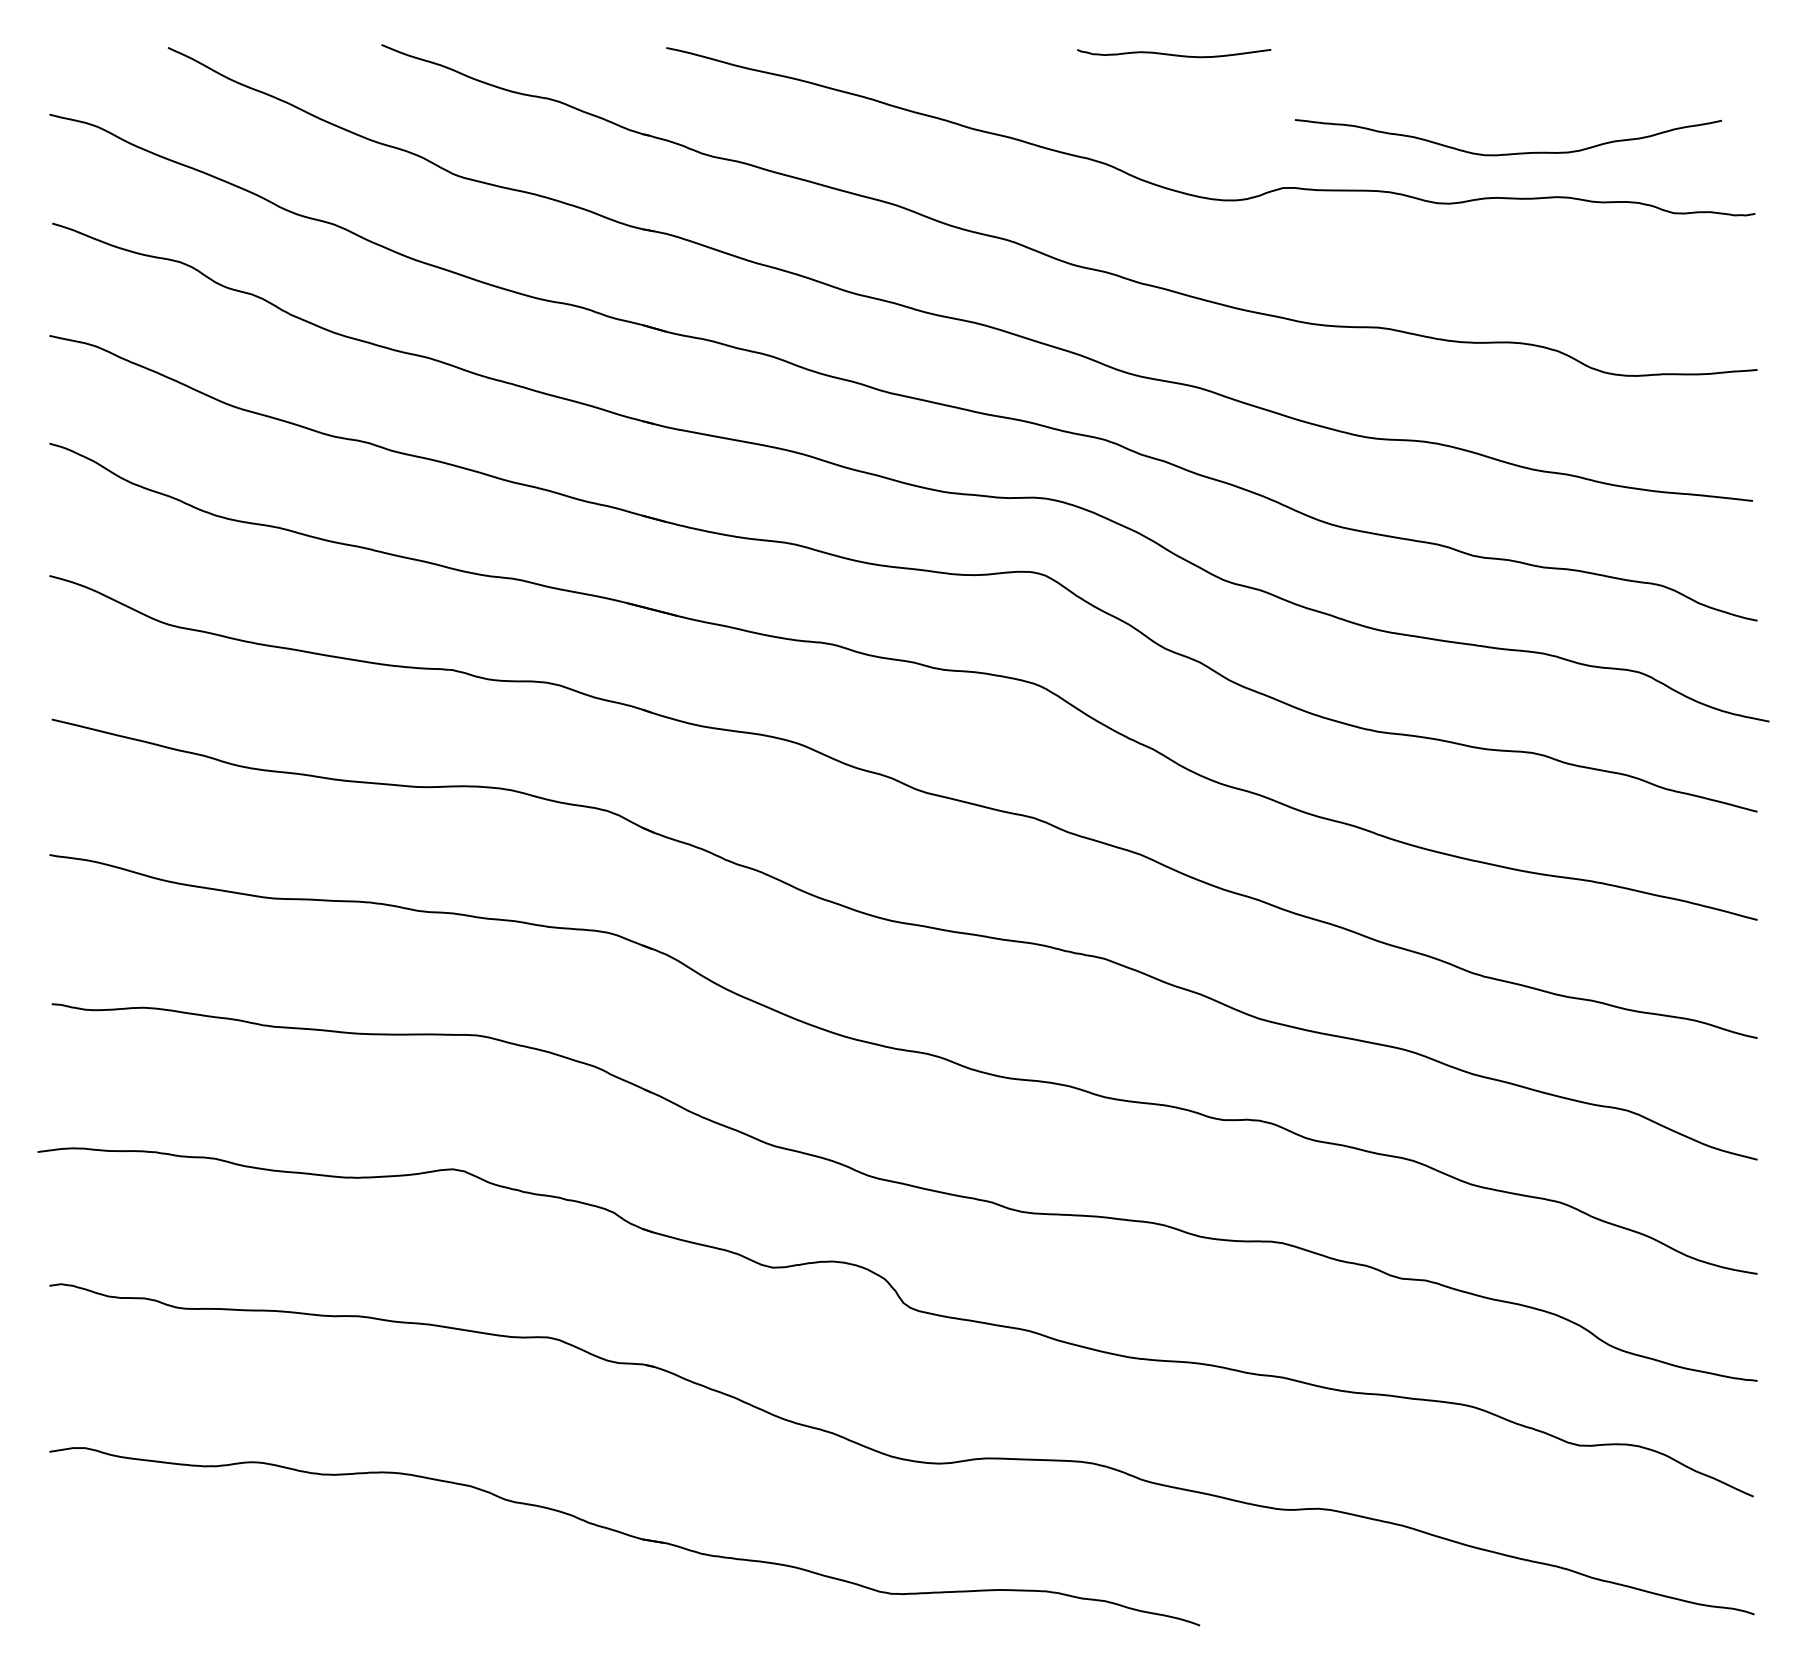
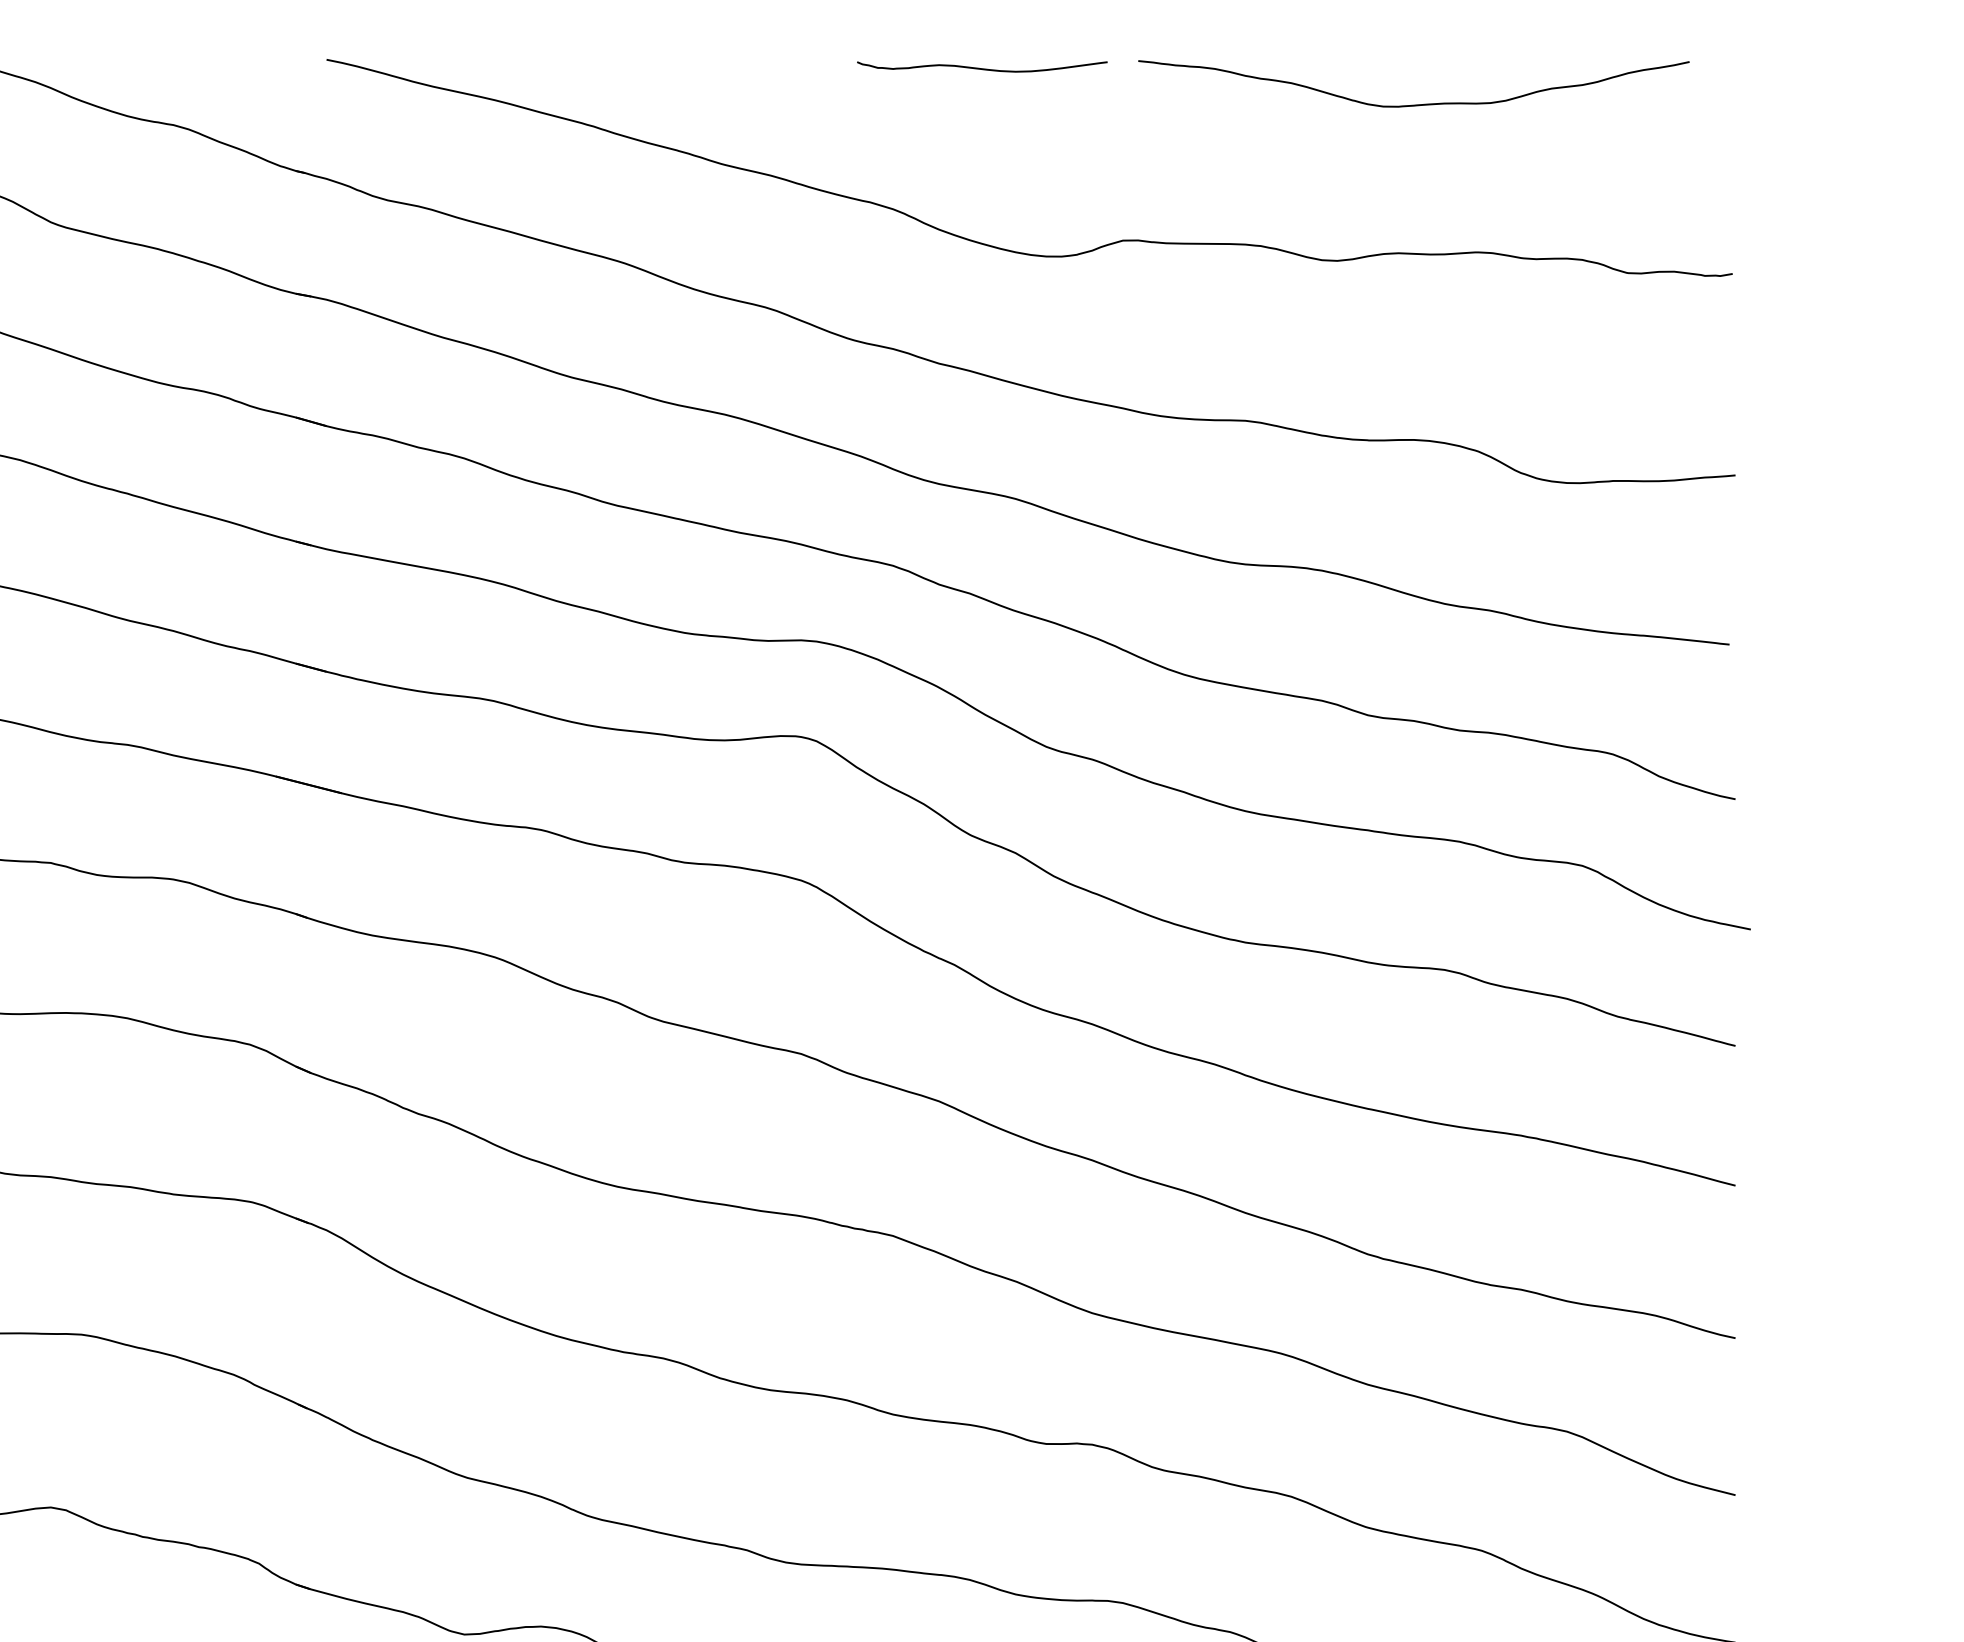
curve: (1508, 153) -> (1413, 104), moved

